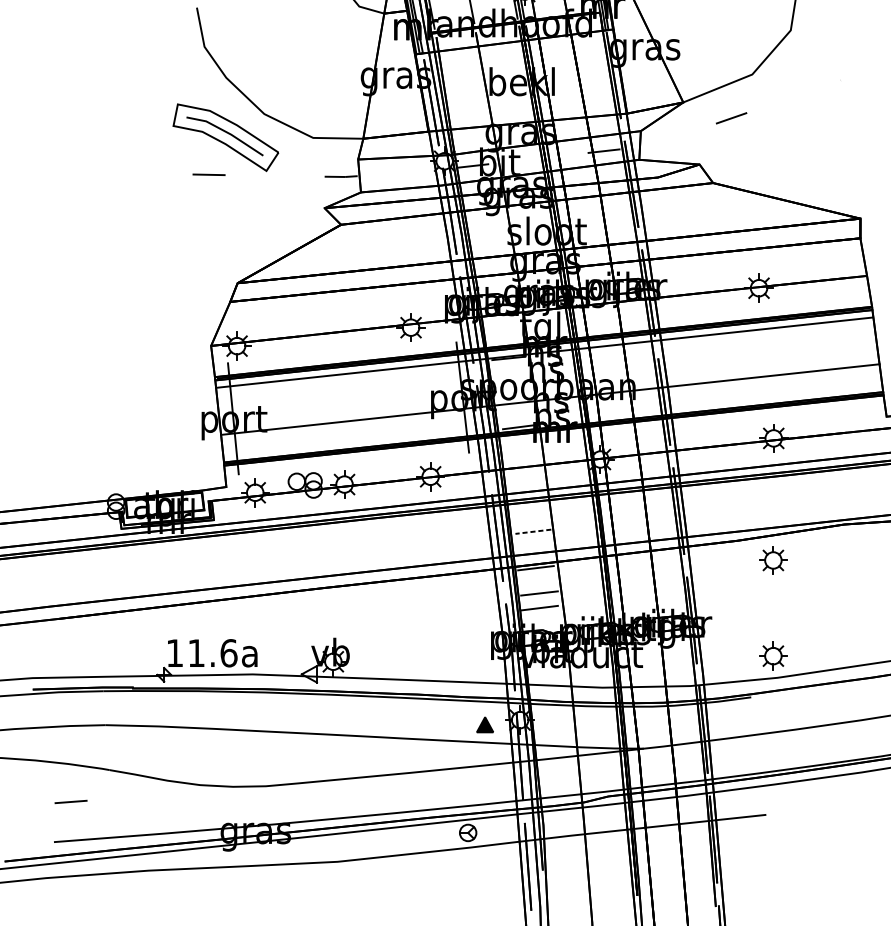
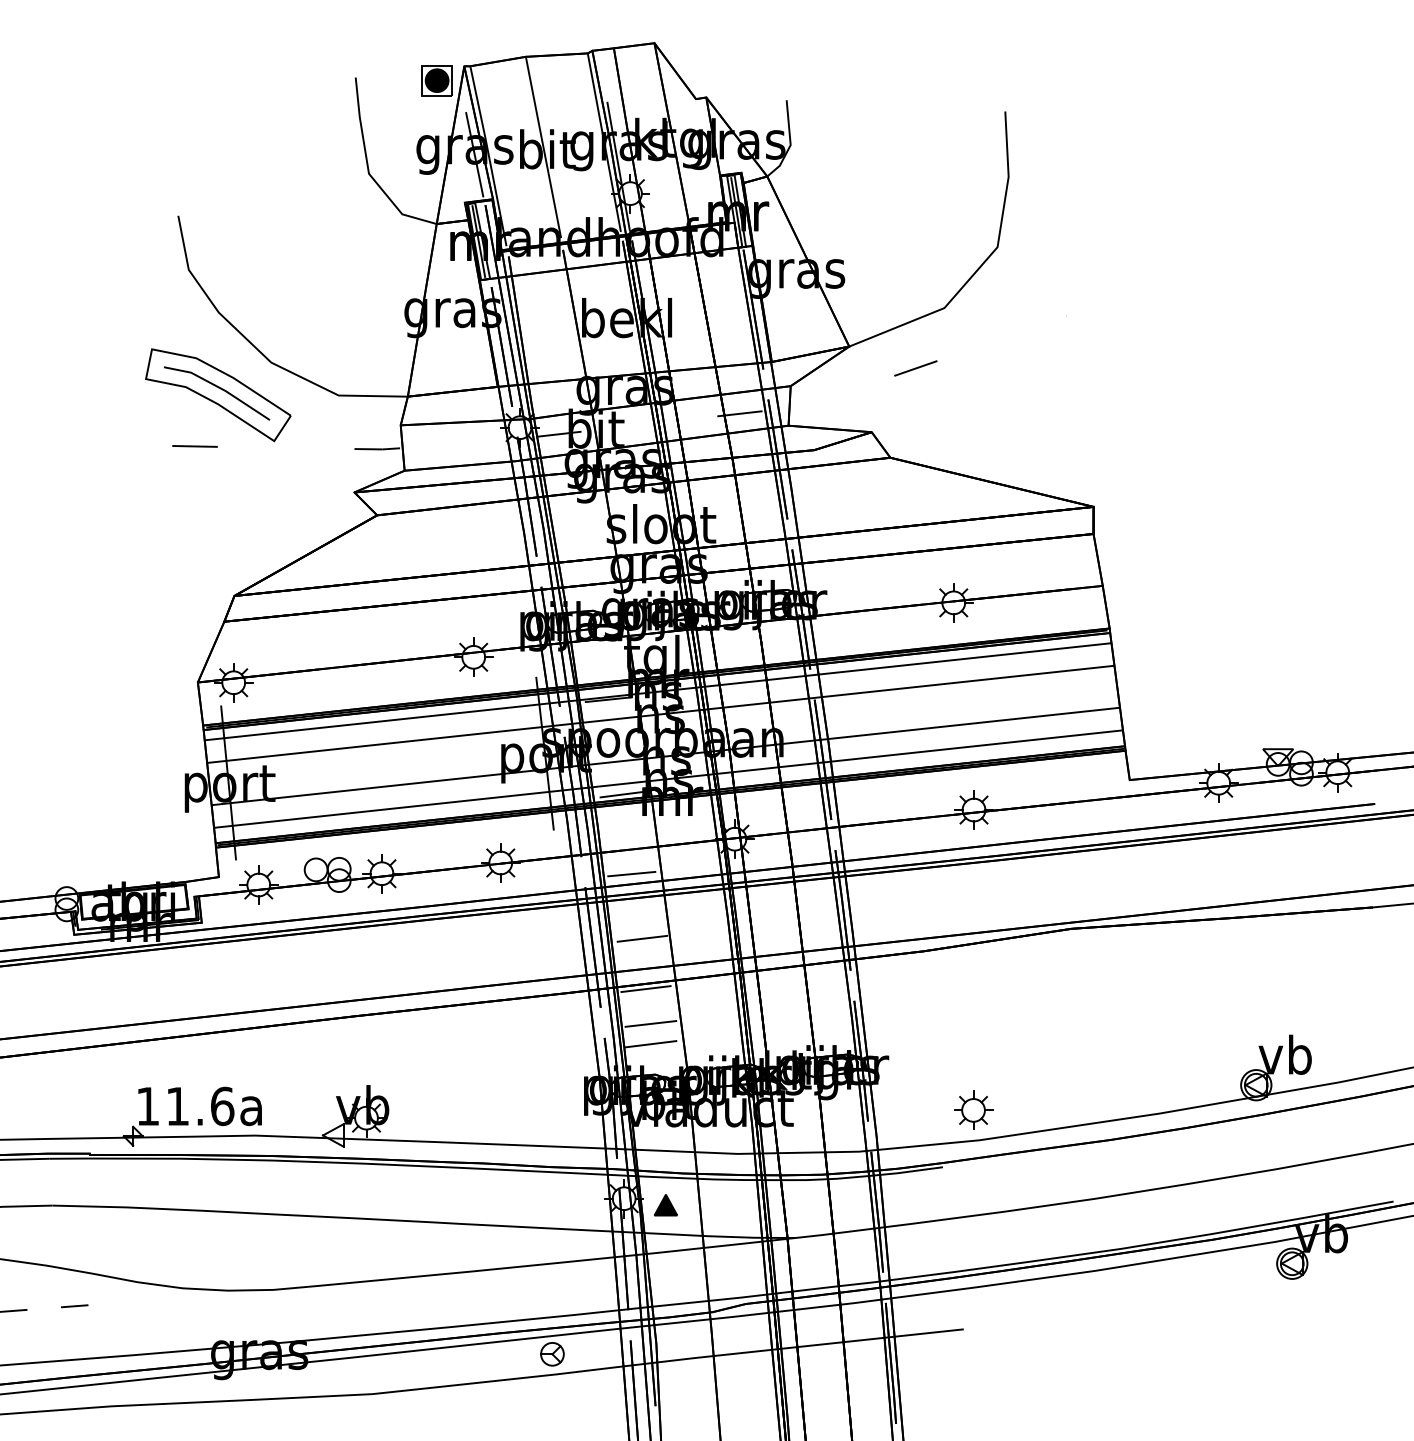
line: (546, 368) -> (660, 713), added
line: (552, 415) -> (668, 778), added
line: (525, 484) -> (631, 873), added
line: (533, 531) -> (642, 938), dashed -> solid
part: (773, 559) -> (973, 977), removed
part: (484, 725) -> (665, 1205), moved
line: (121, 798) -> (74, 1306), added

